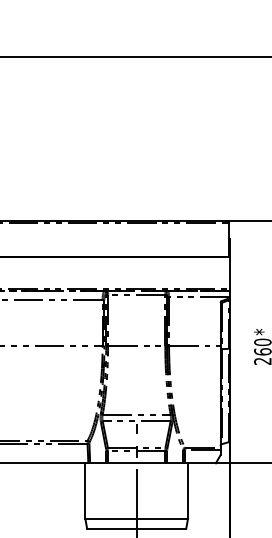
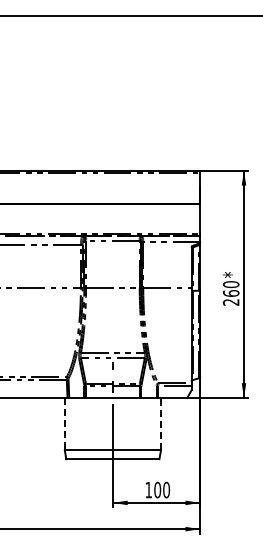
line: (187, 490) -> (160, 423), solid -> dashed
line: (85, 491) -> (64, 424), solid -> dashed

